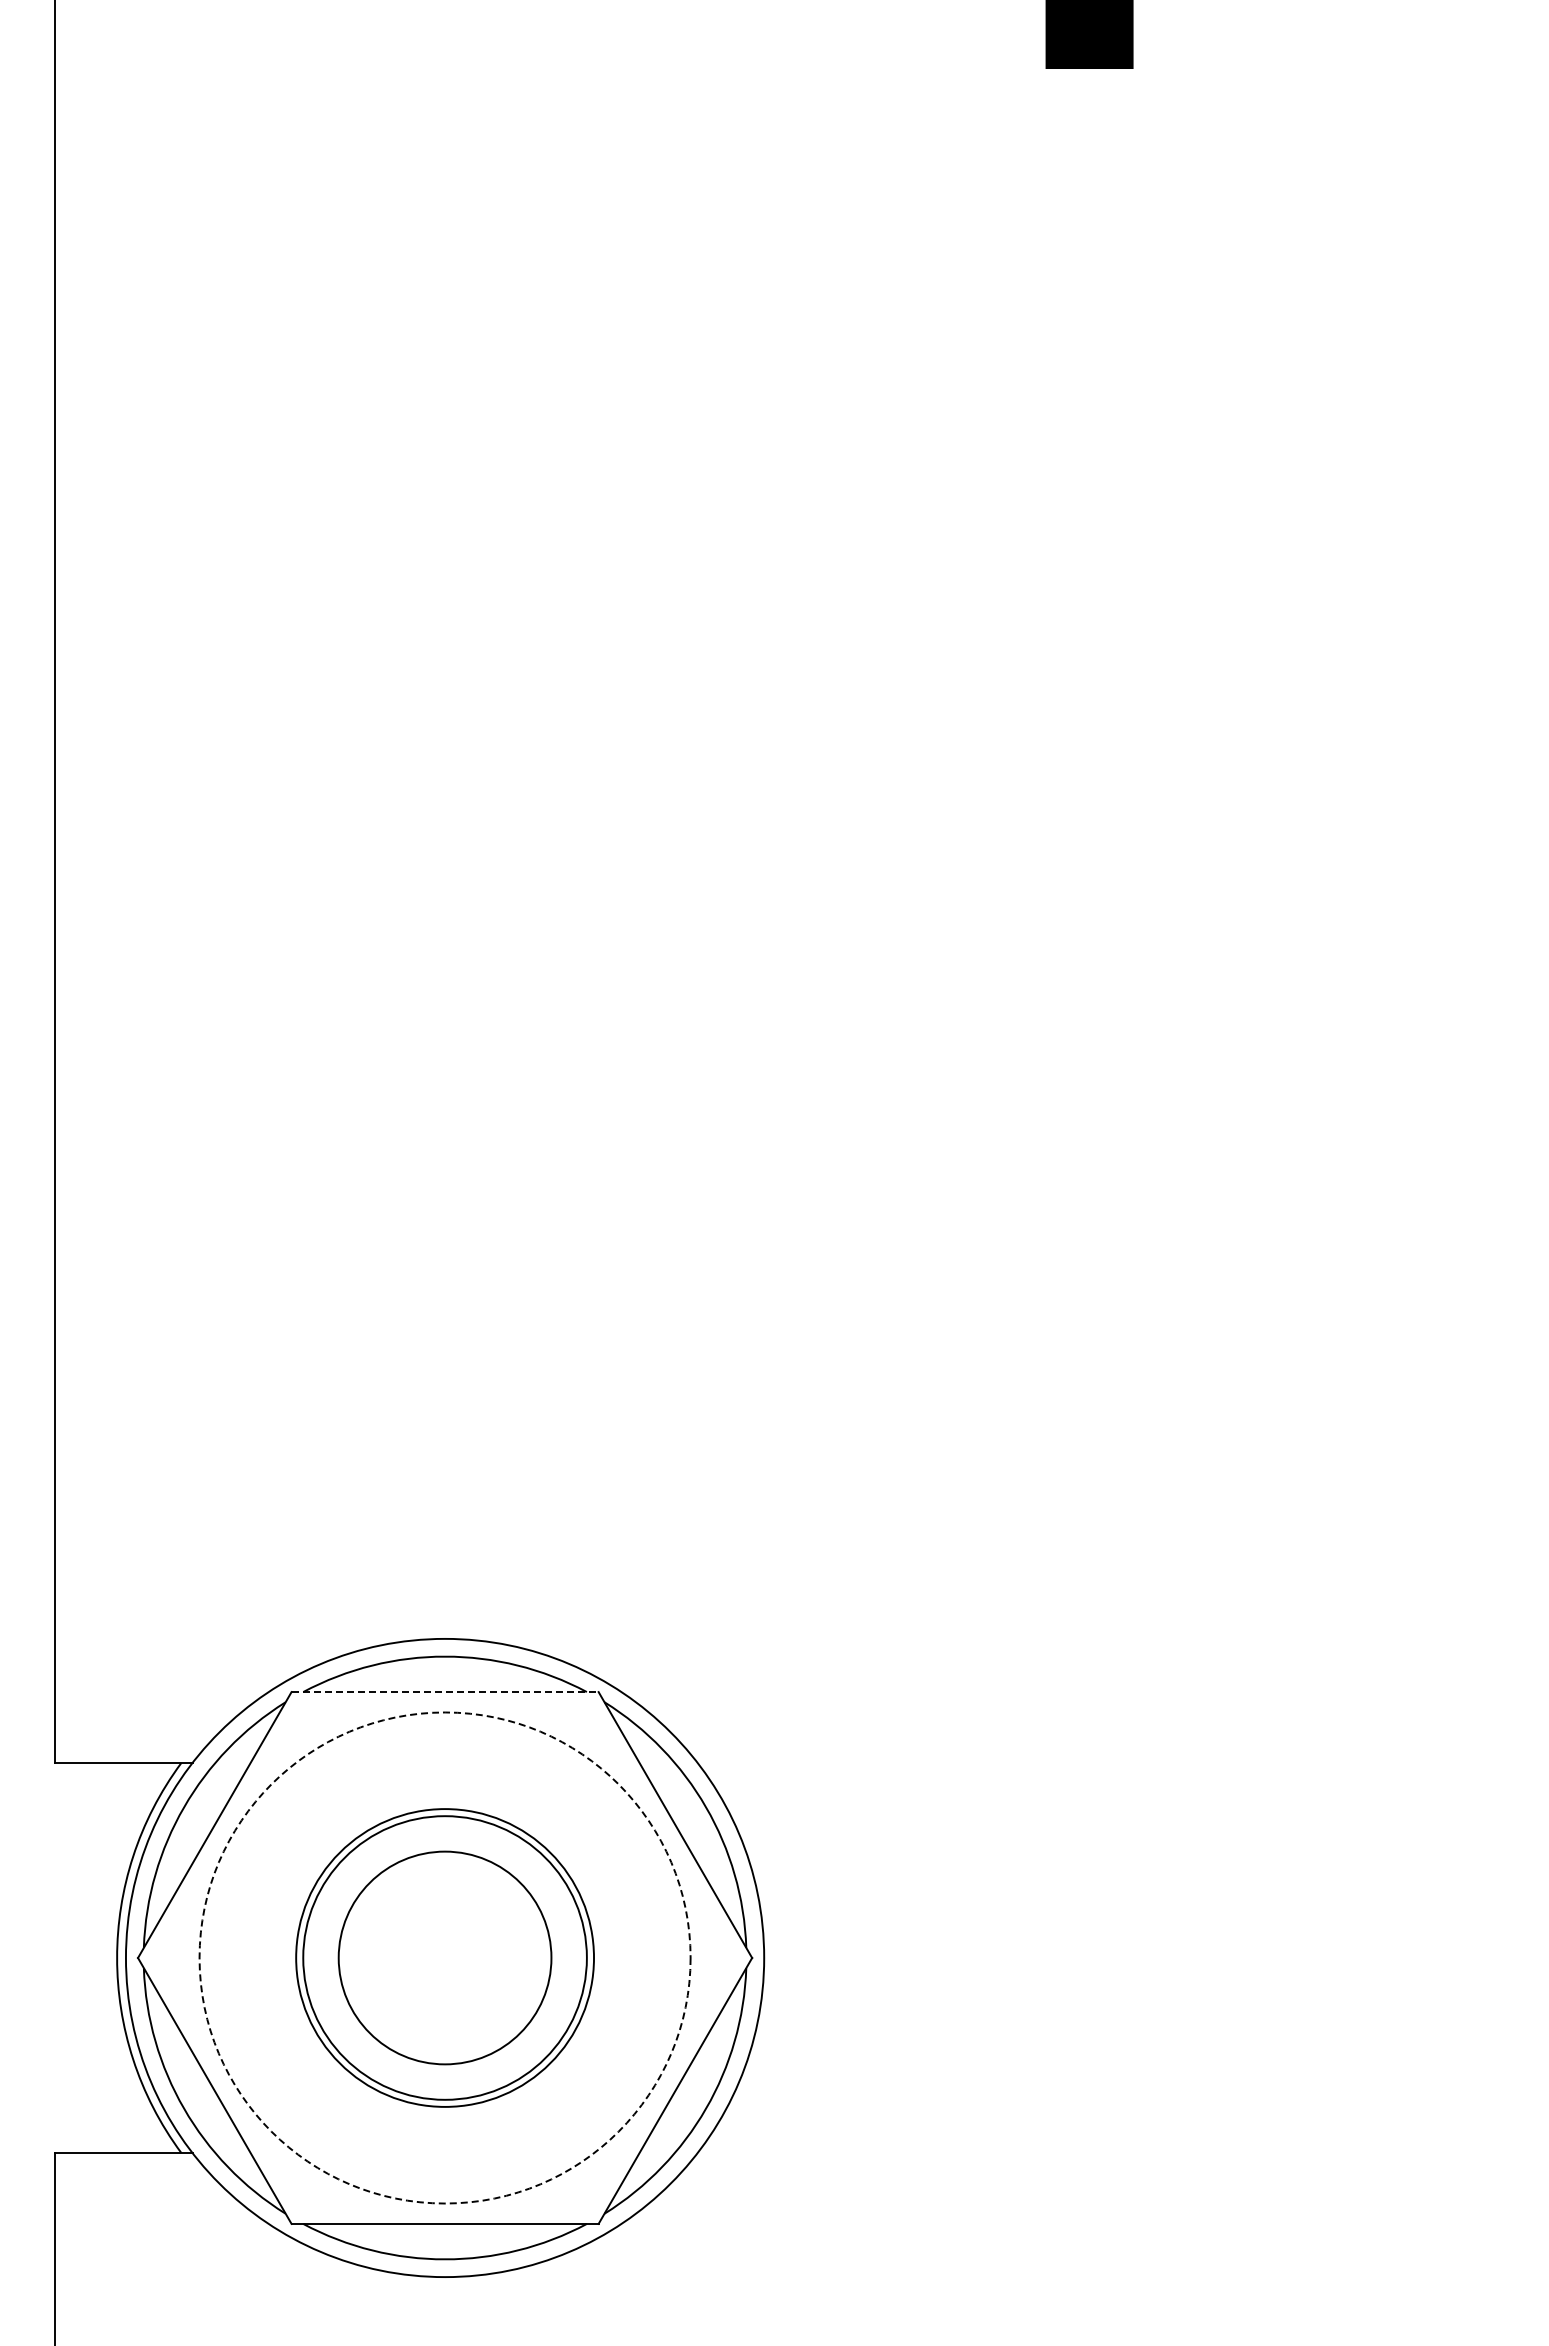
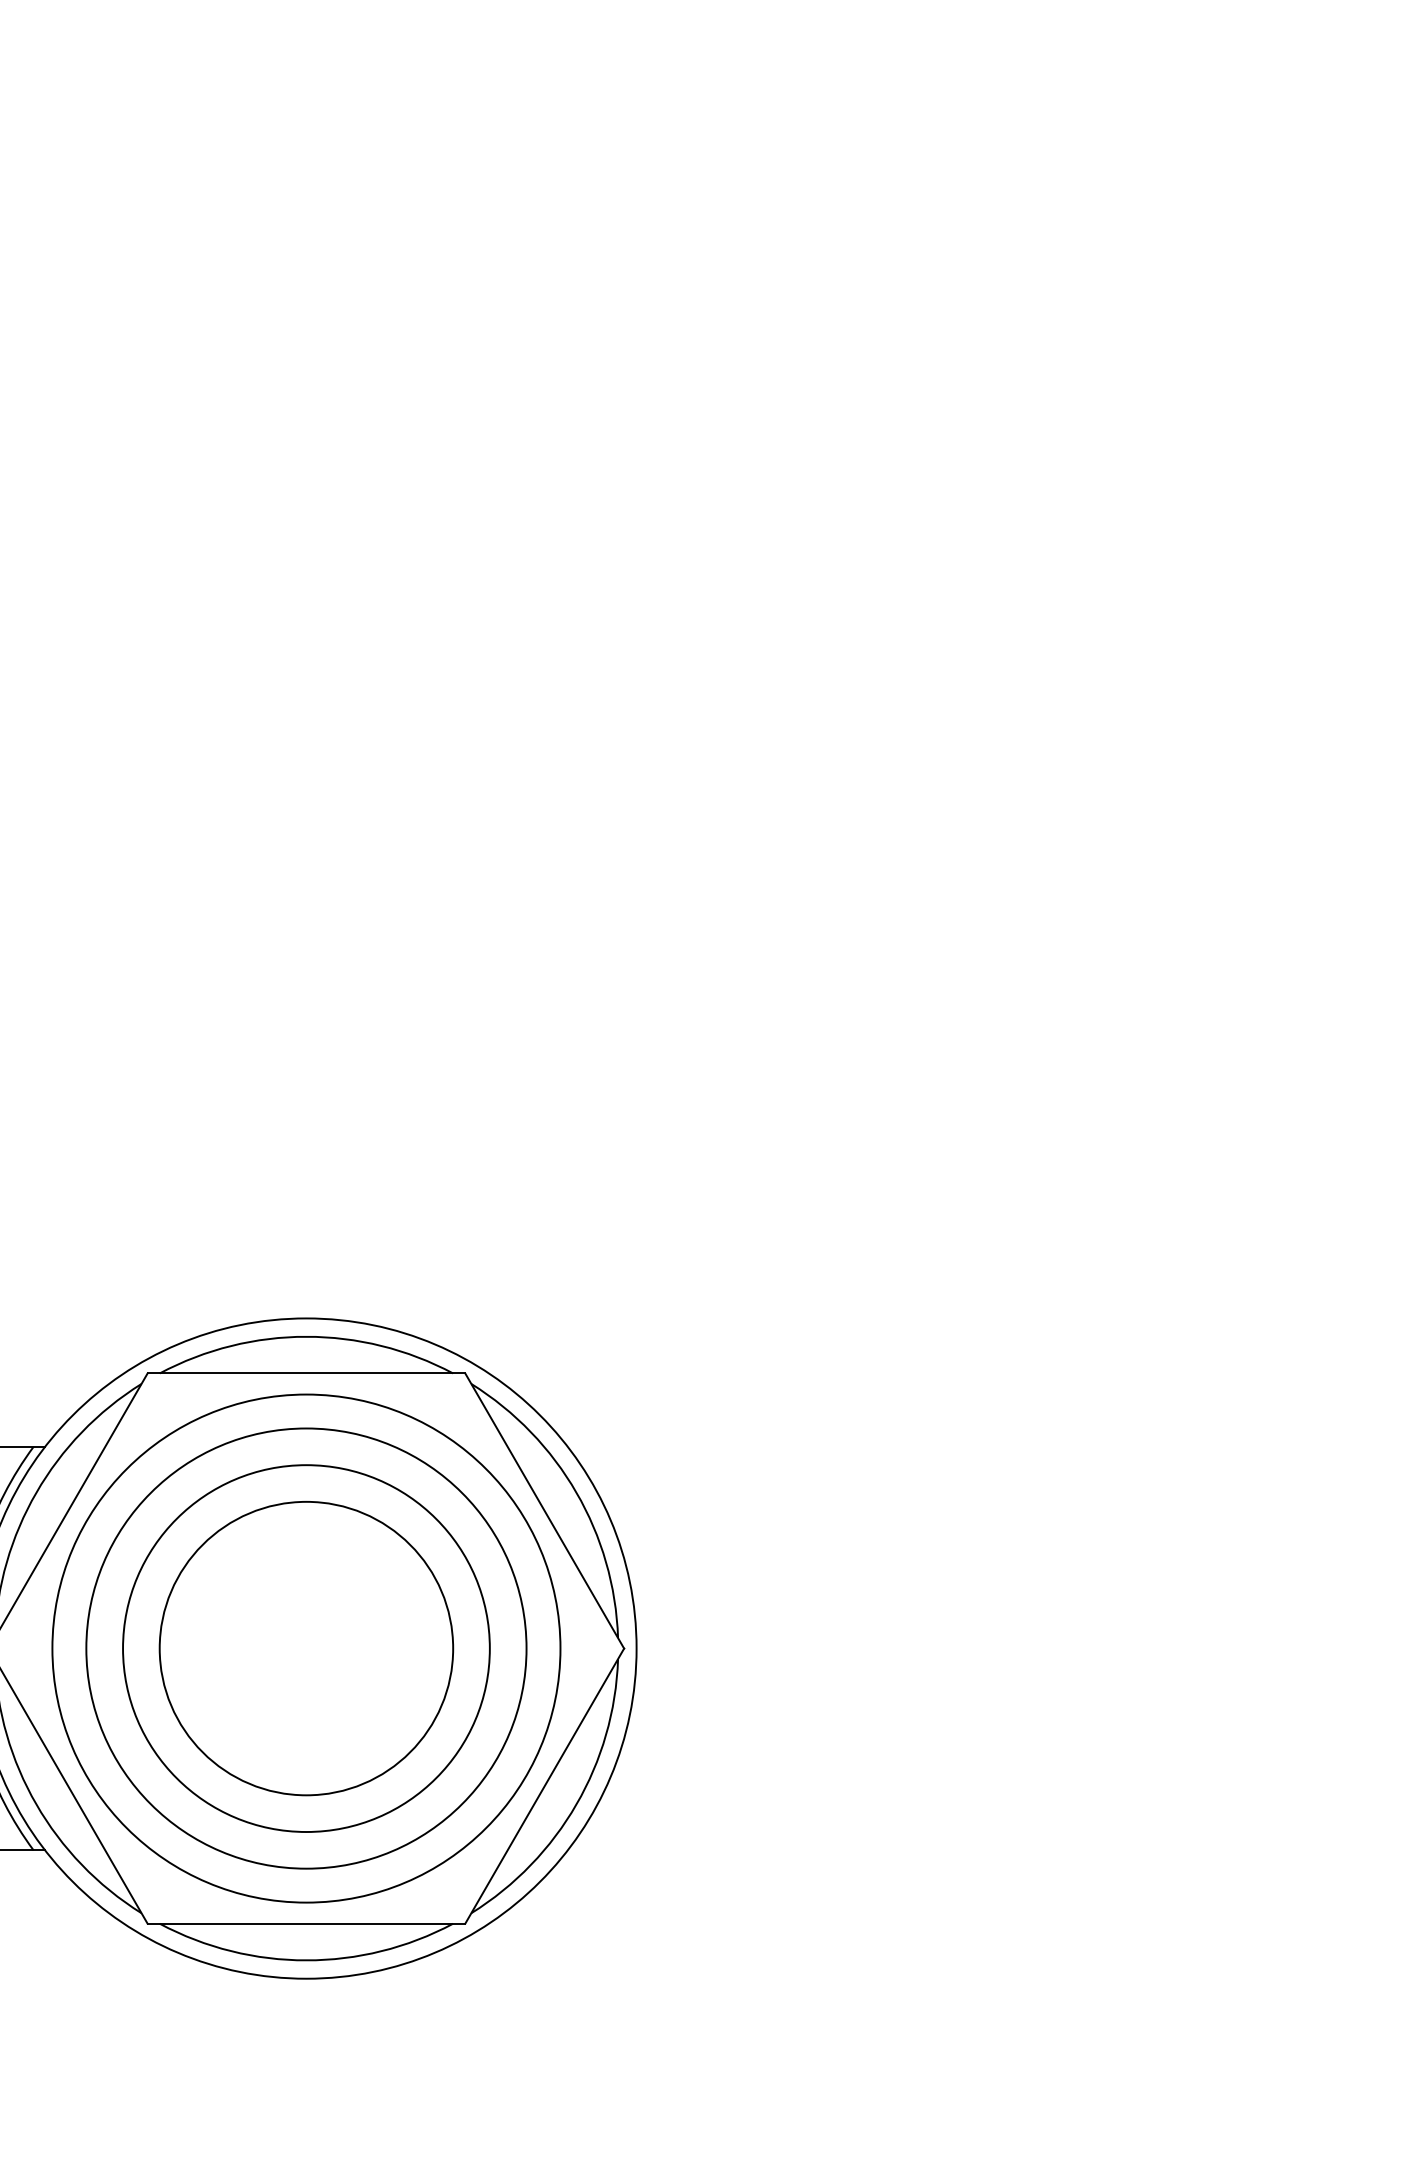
line: (445, 1692) -> (306, 1373), dashed -> solid
circle: (444, 1957) -> (305, 1648), dashed -> solid
circle: (444, 1957) -> (305, 1648), size x1.43
circle: (444, 1957) -> (305, 1648), size x1.67

